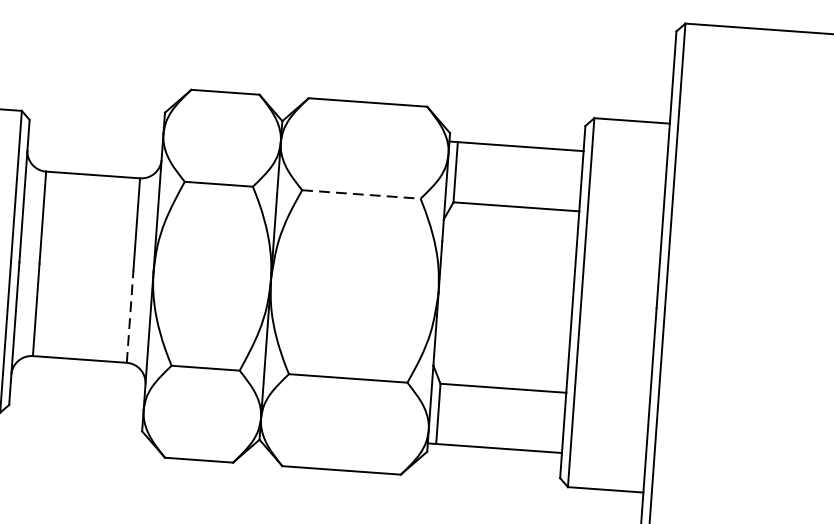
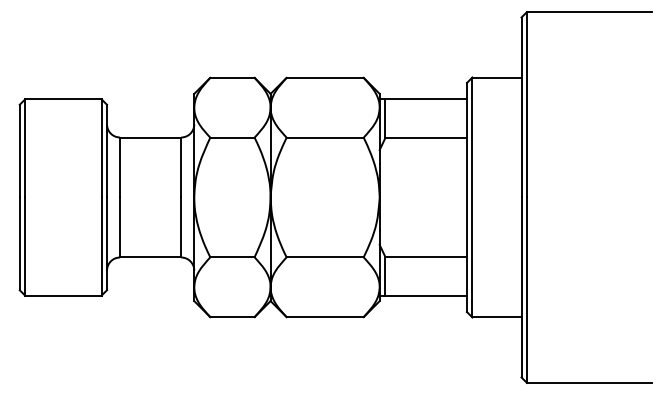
line: (361, 194) -> (325, 137), dashed -> solid
line: (130, 316) -> (181, 227), dashed -> solid

